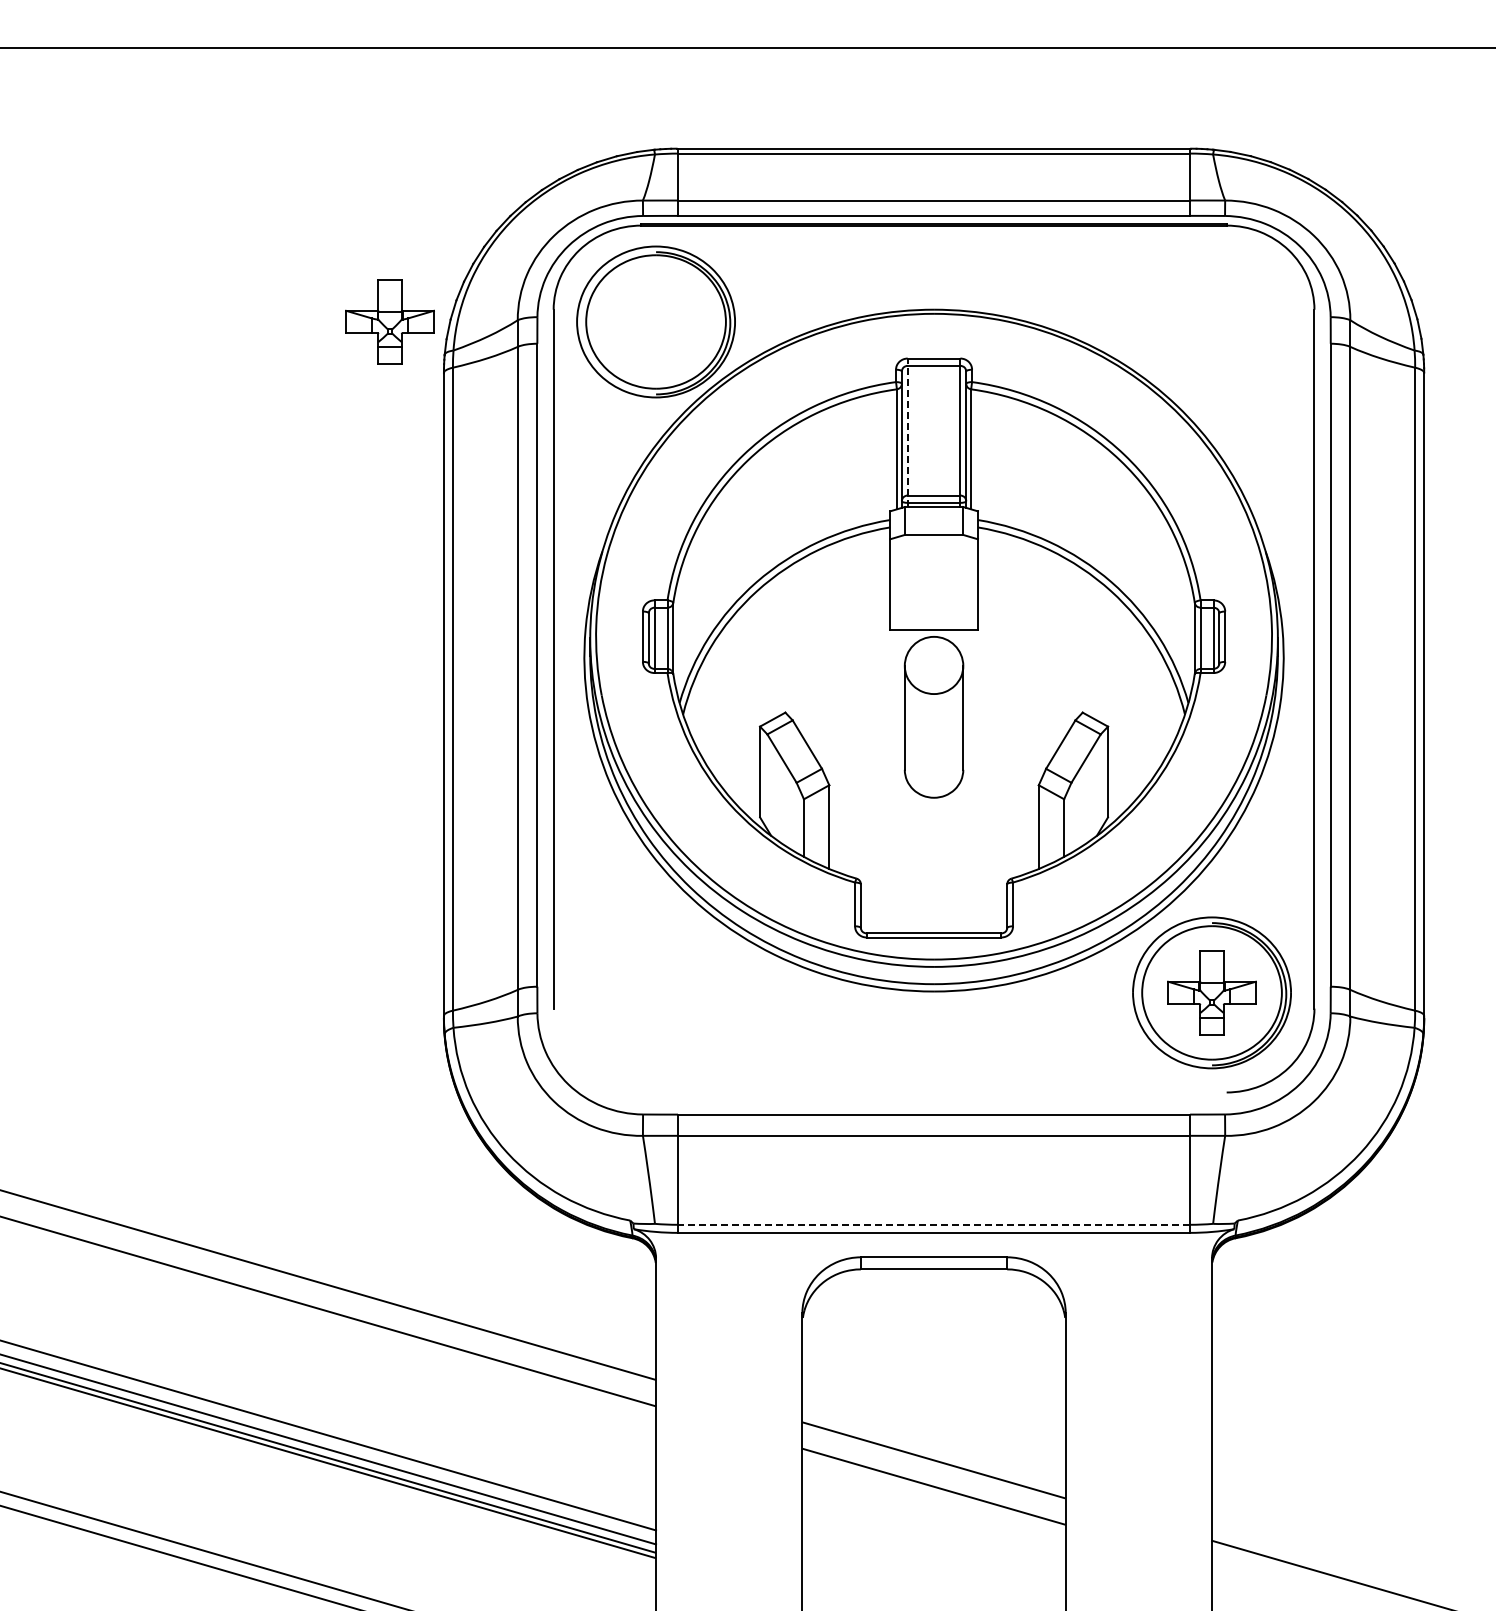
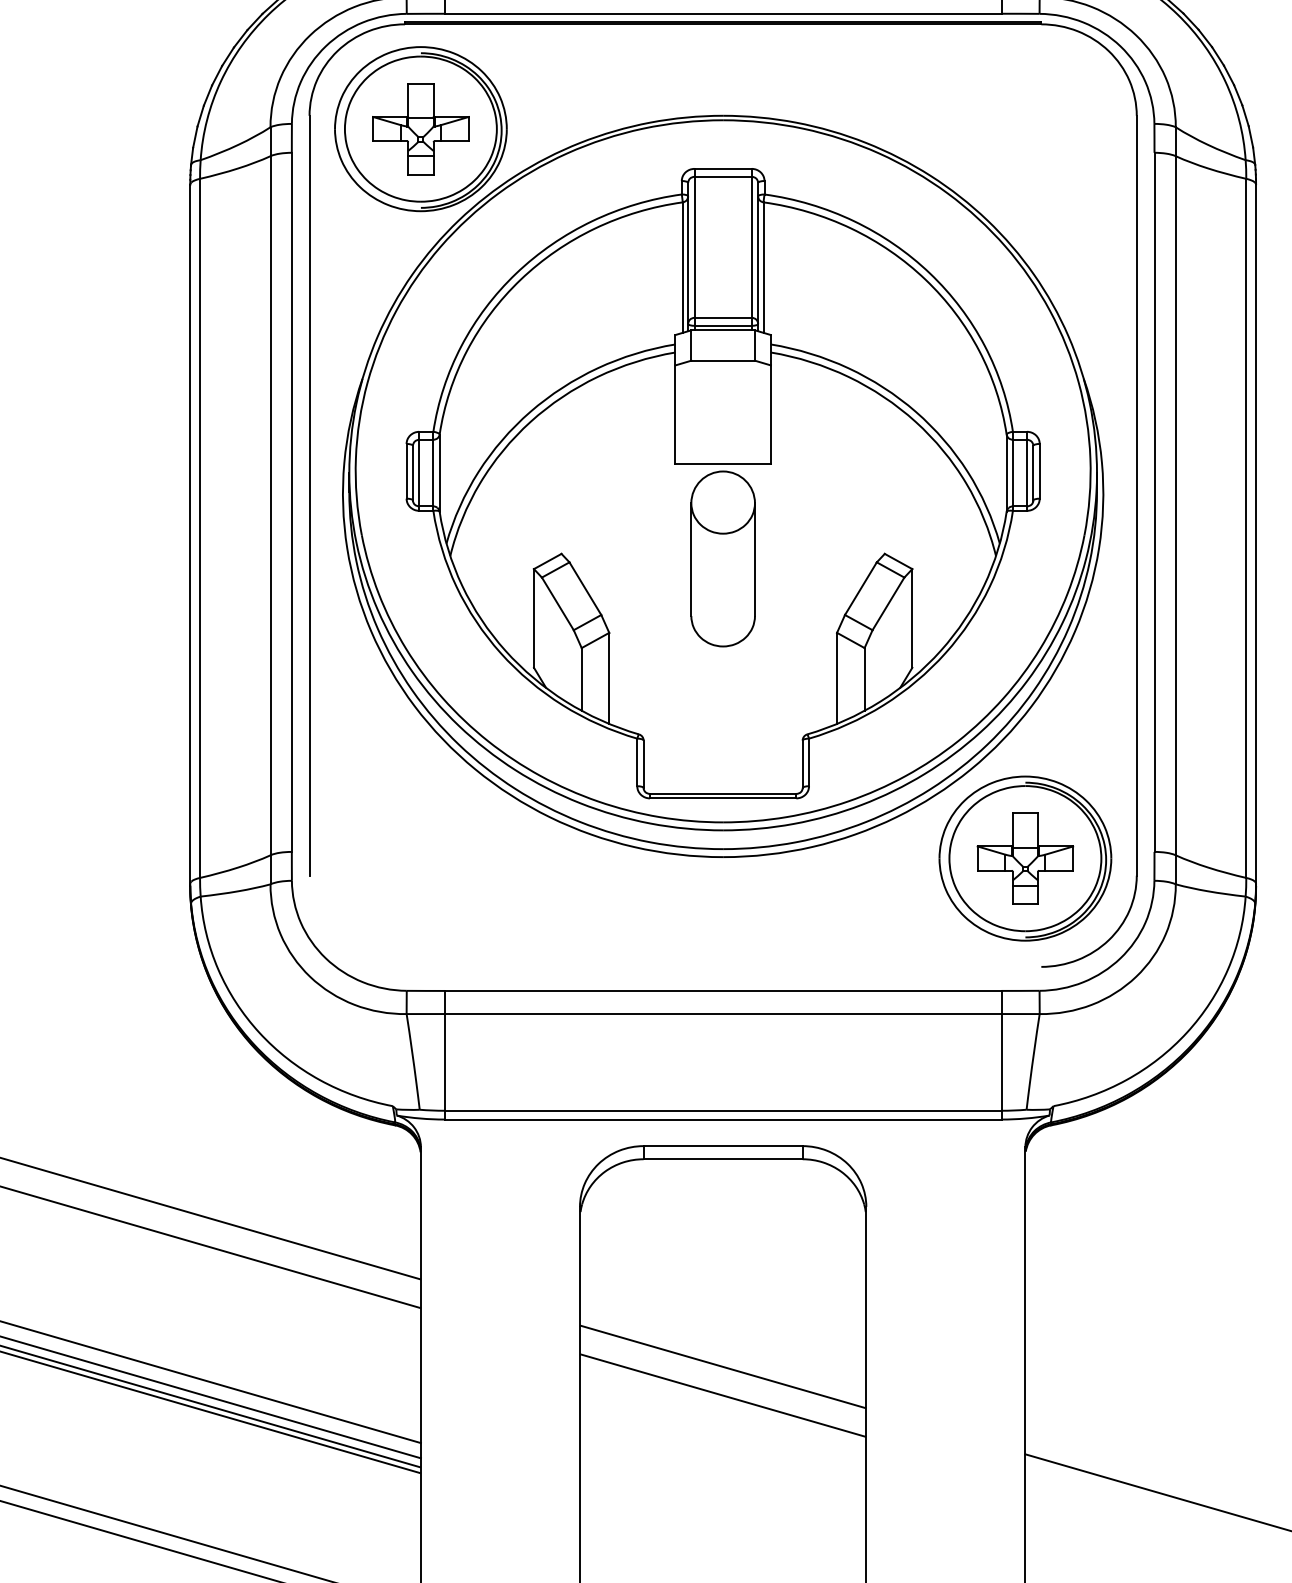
part: (389, 321) -> (420, 128), moved
line: (907, 432) -> (694, 249), dashed -> solid
line: (933, 1224) -> (722, 1110), dashed -> solid

